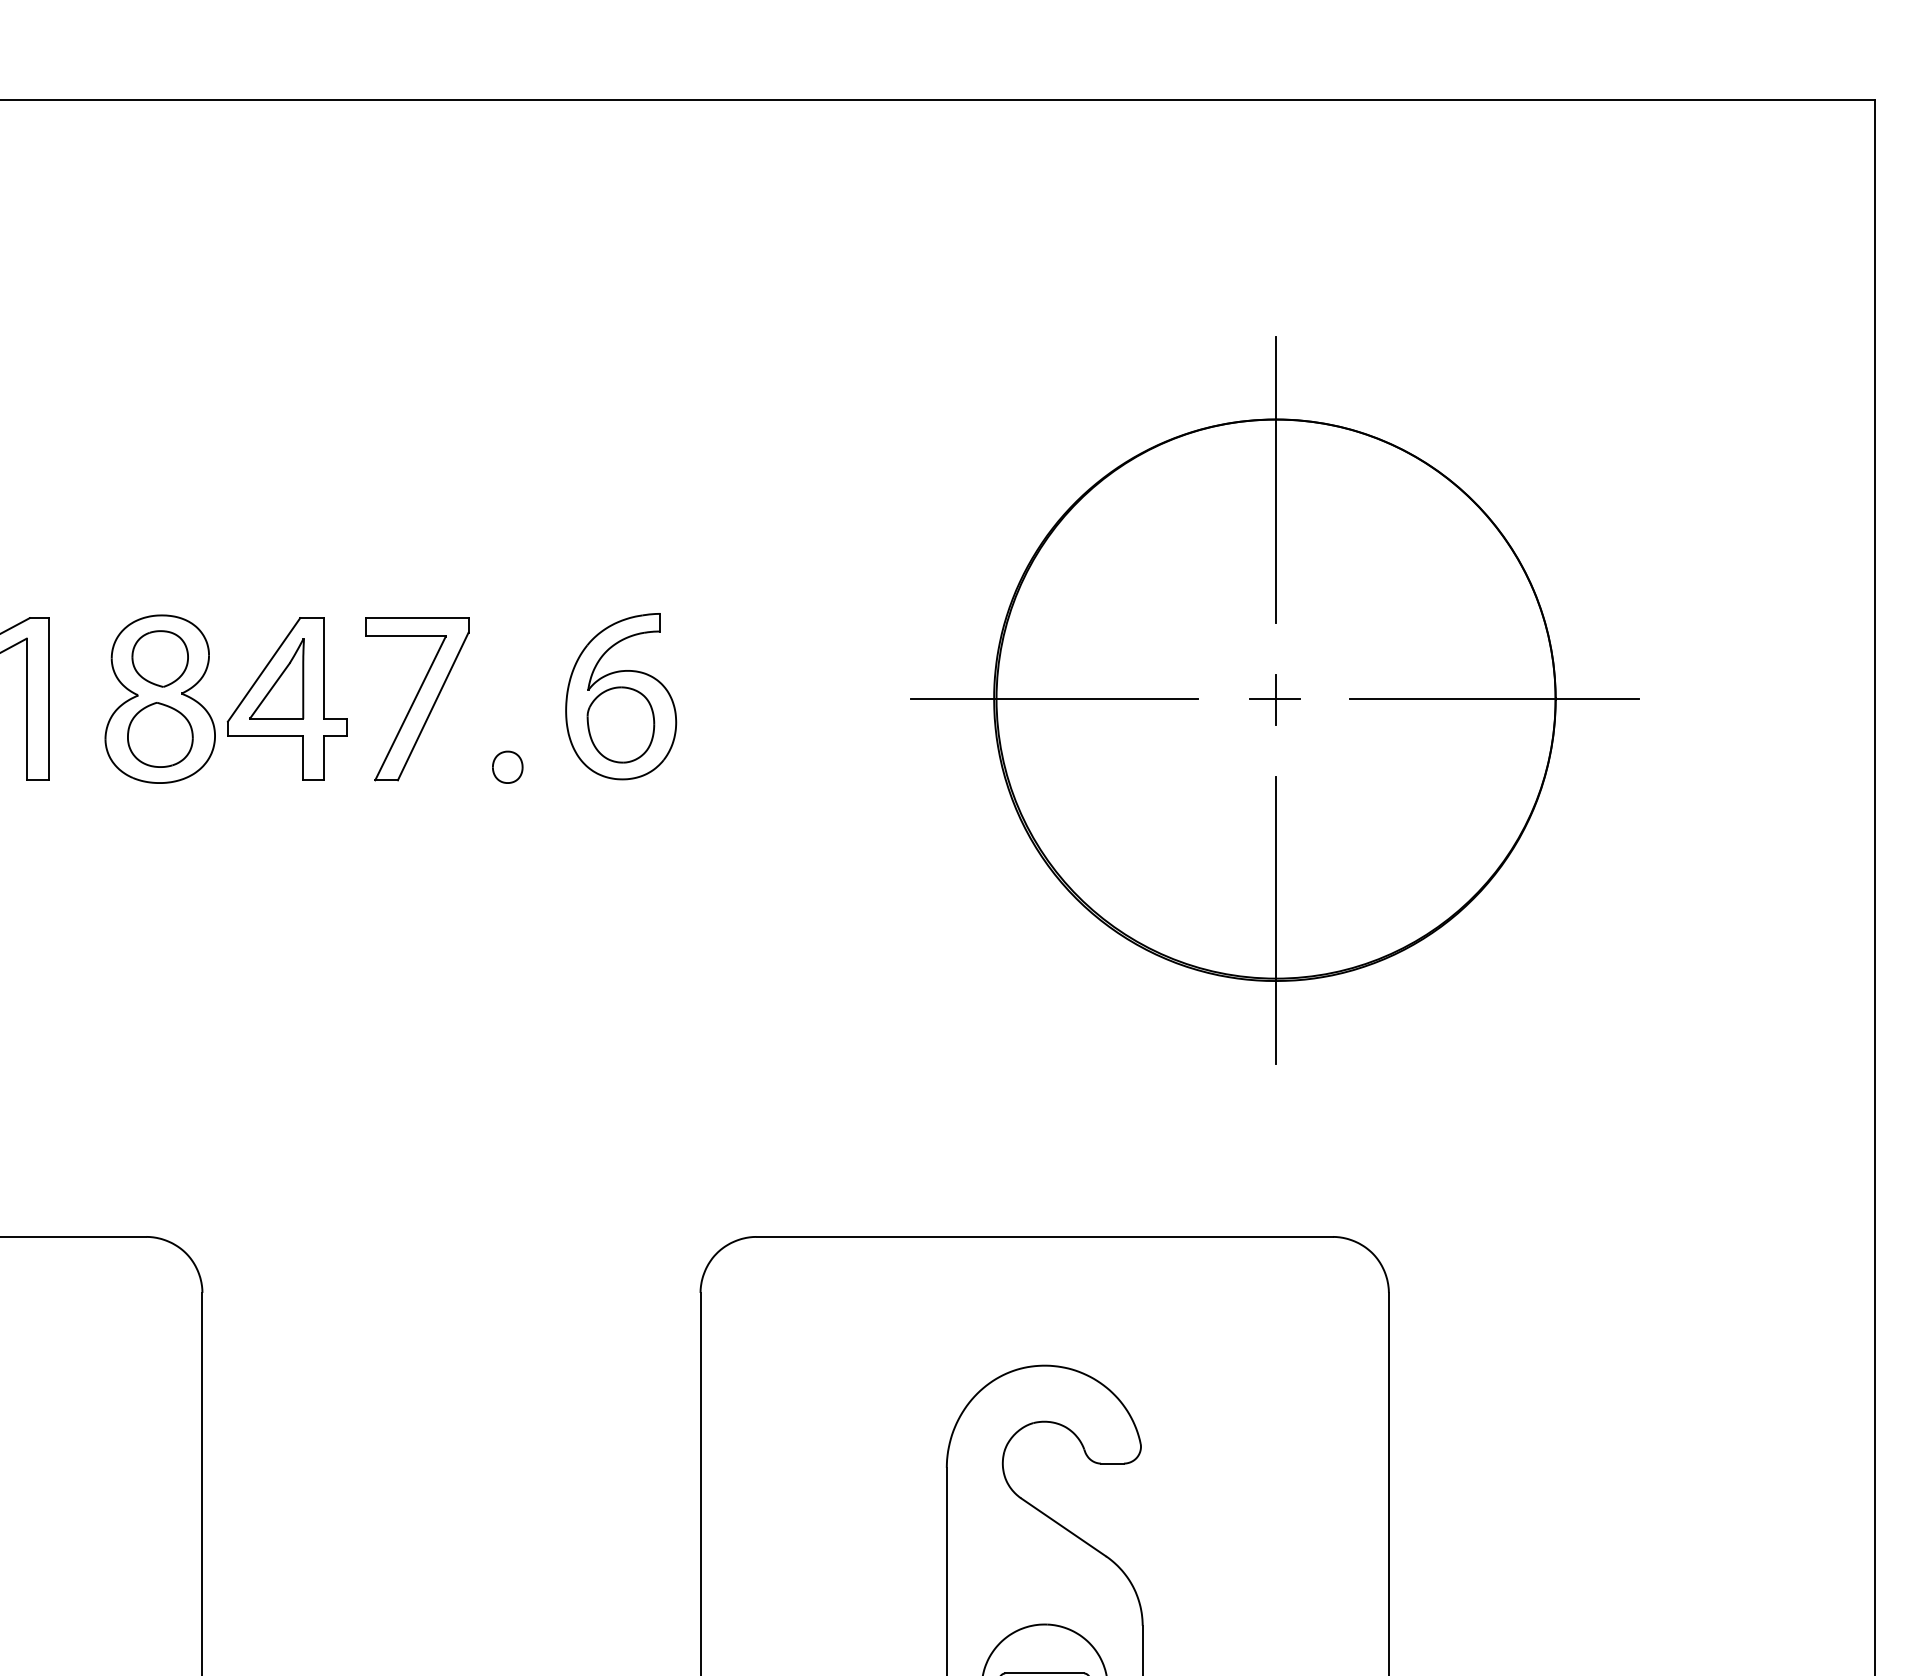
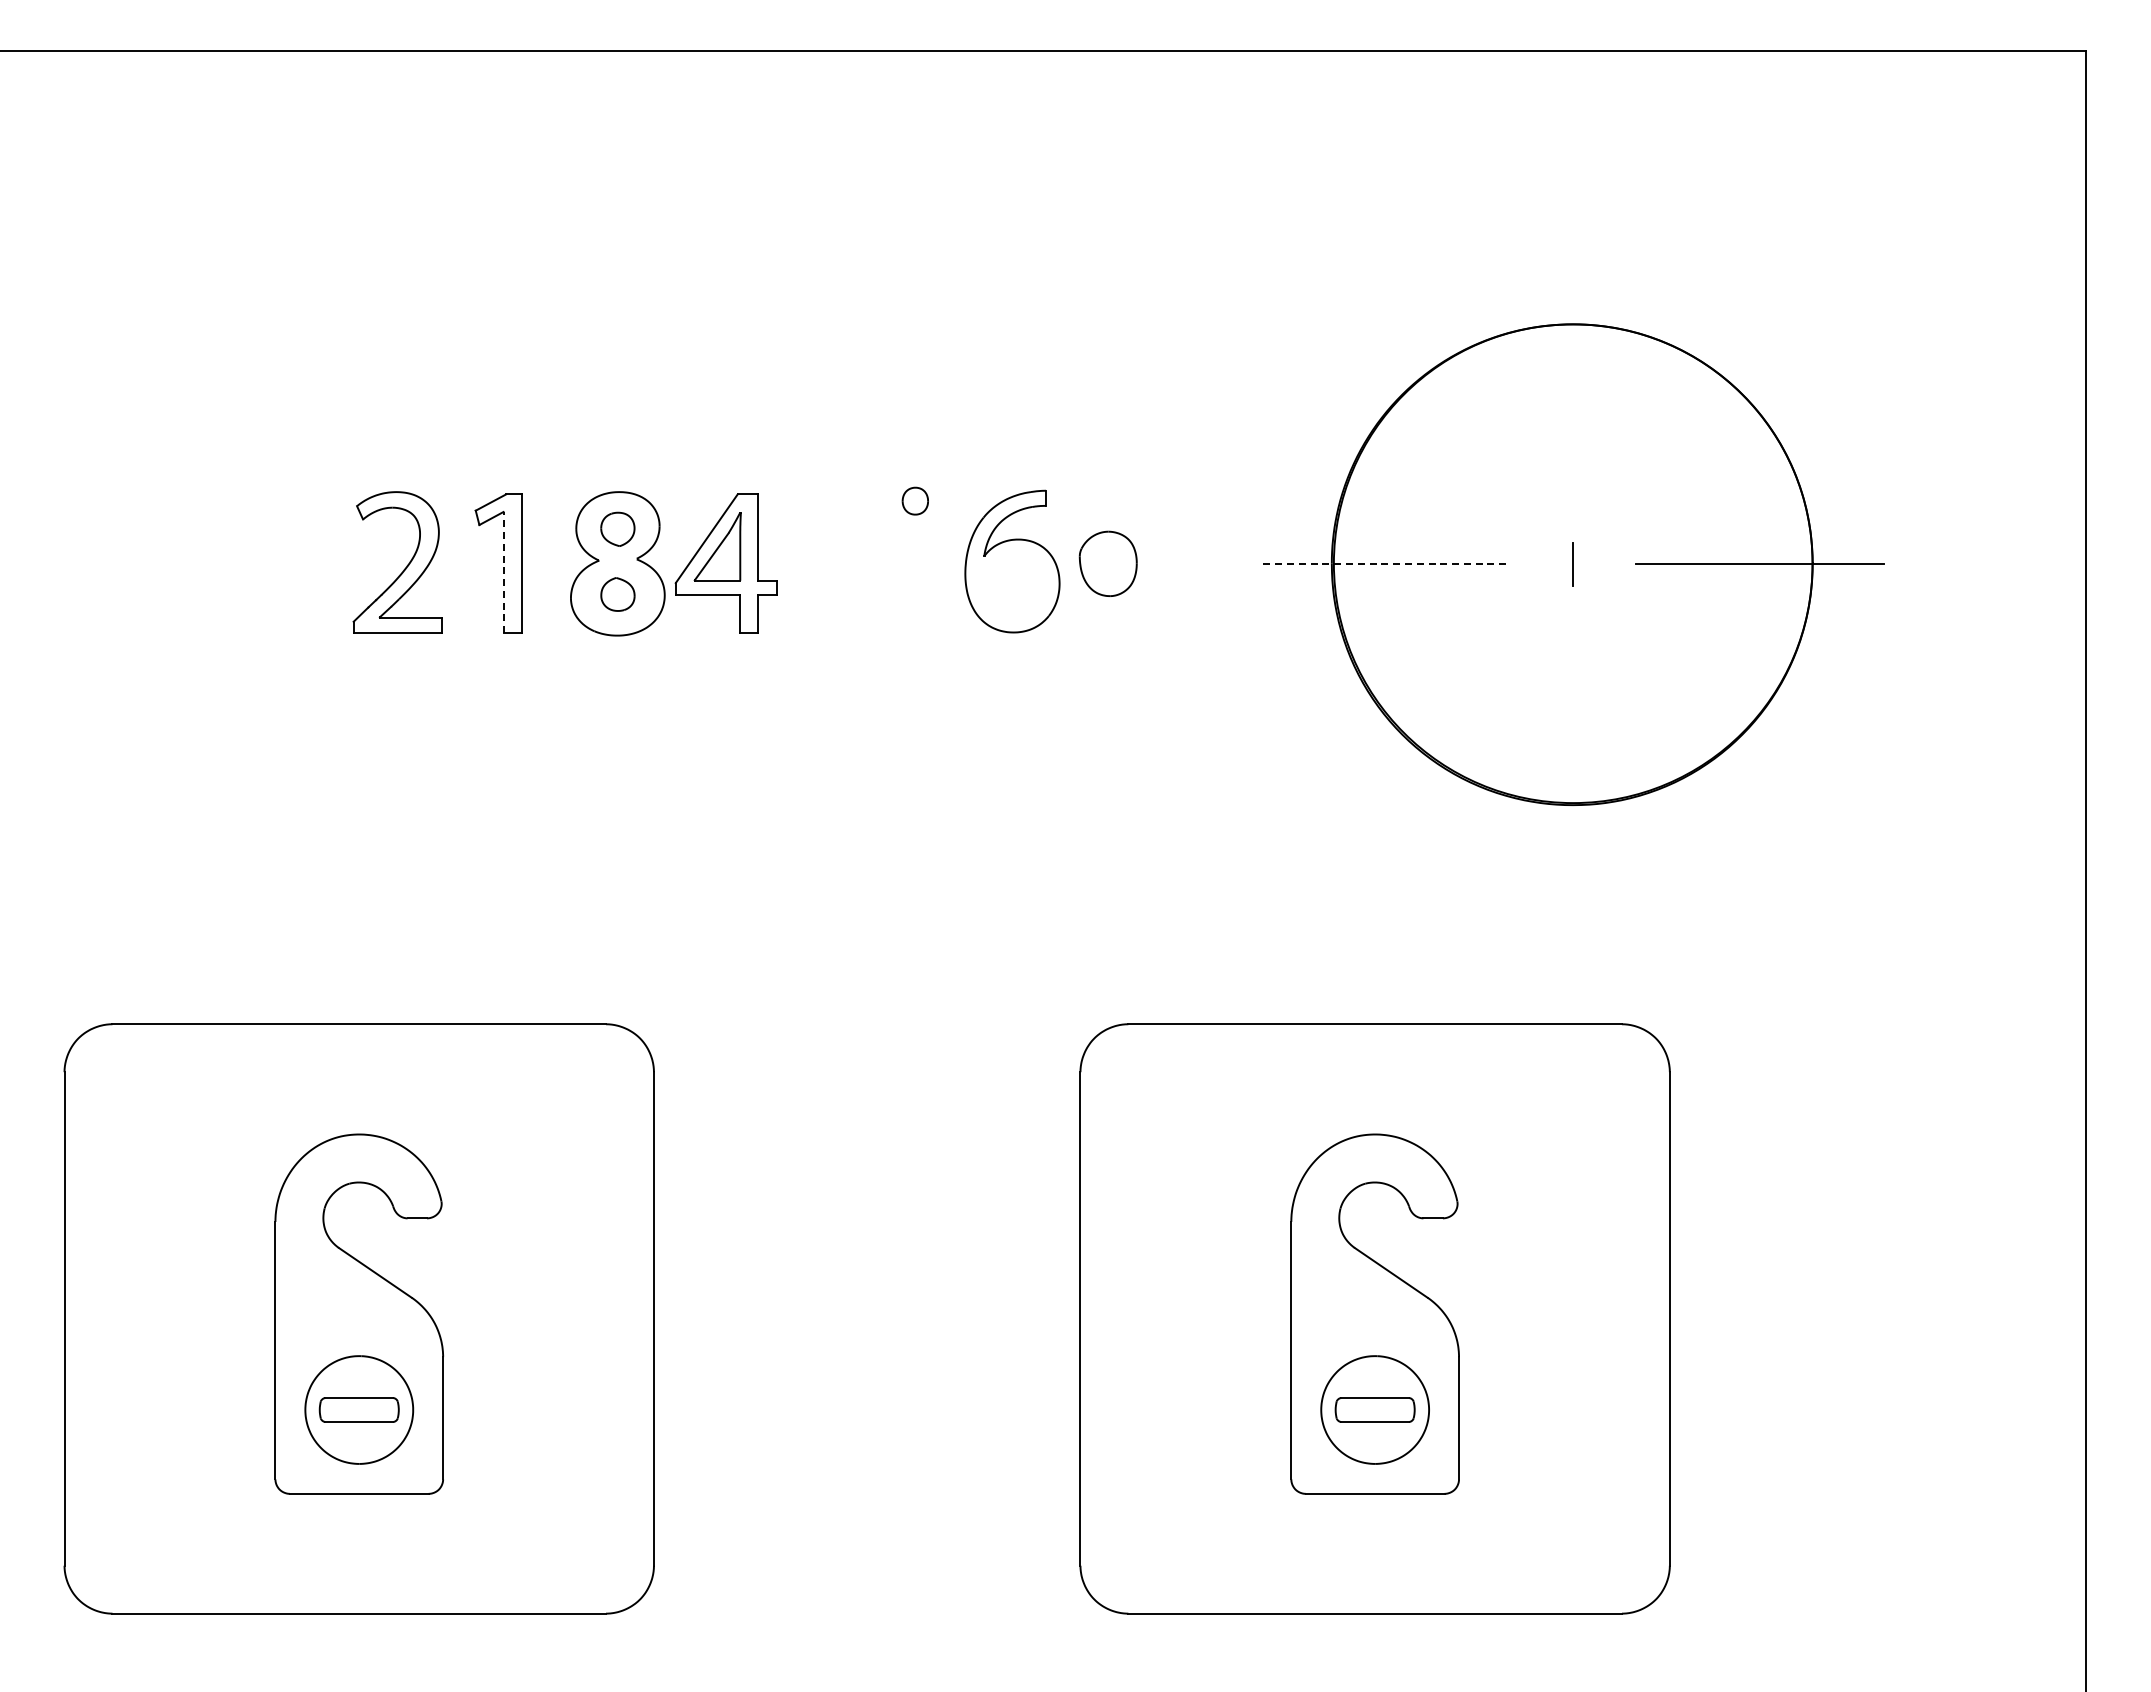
line: (1276, 479) -> (1573, 375), removed
part: (159, 659) -> (617, 529), size x0.7
part: (416, 698) -> (837, 563), removed
line: (1054, 698) -> (1383, 563), solid -> dashed
line: (1274, 698) -> (1571, 563), removed
line: (26, 709) -> (503, 572), solid -> dashed
part: (620, 724) -> (1107, 563), moved
part: (159, 735) -> (617, 594), size x0.6
part: (506, 766) -> (914, 500), moved
line: (1276, 920) -> (1573, 753), removed

